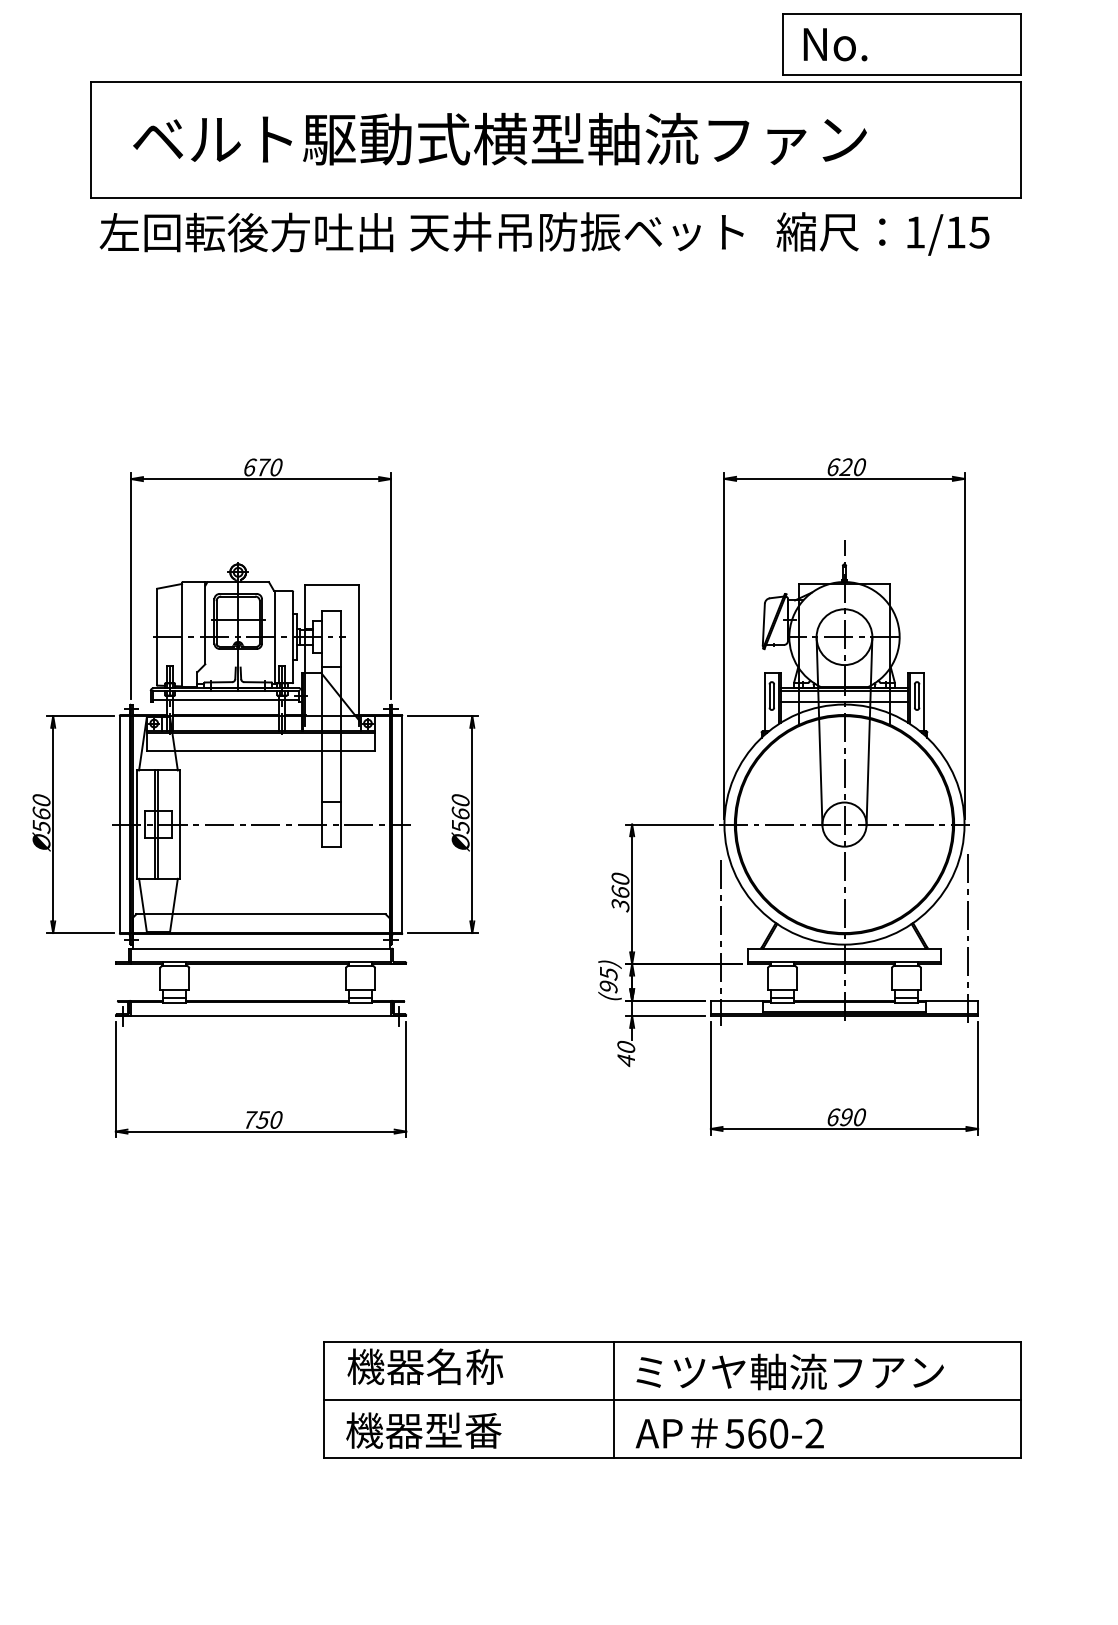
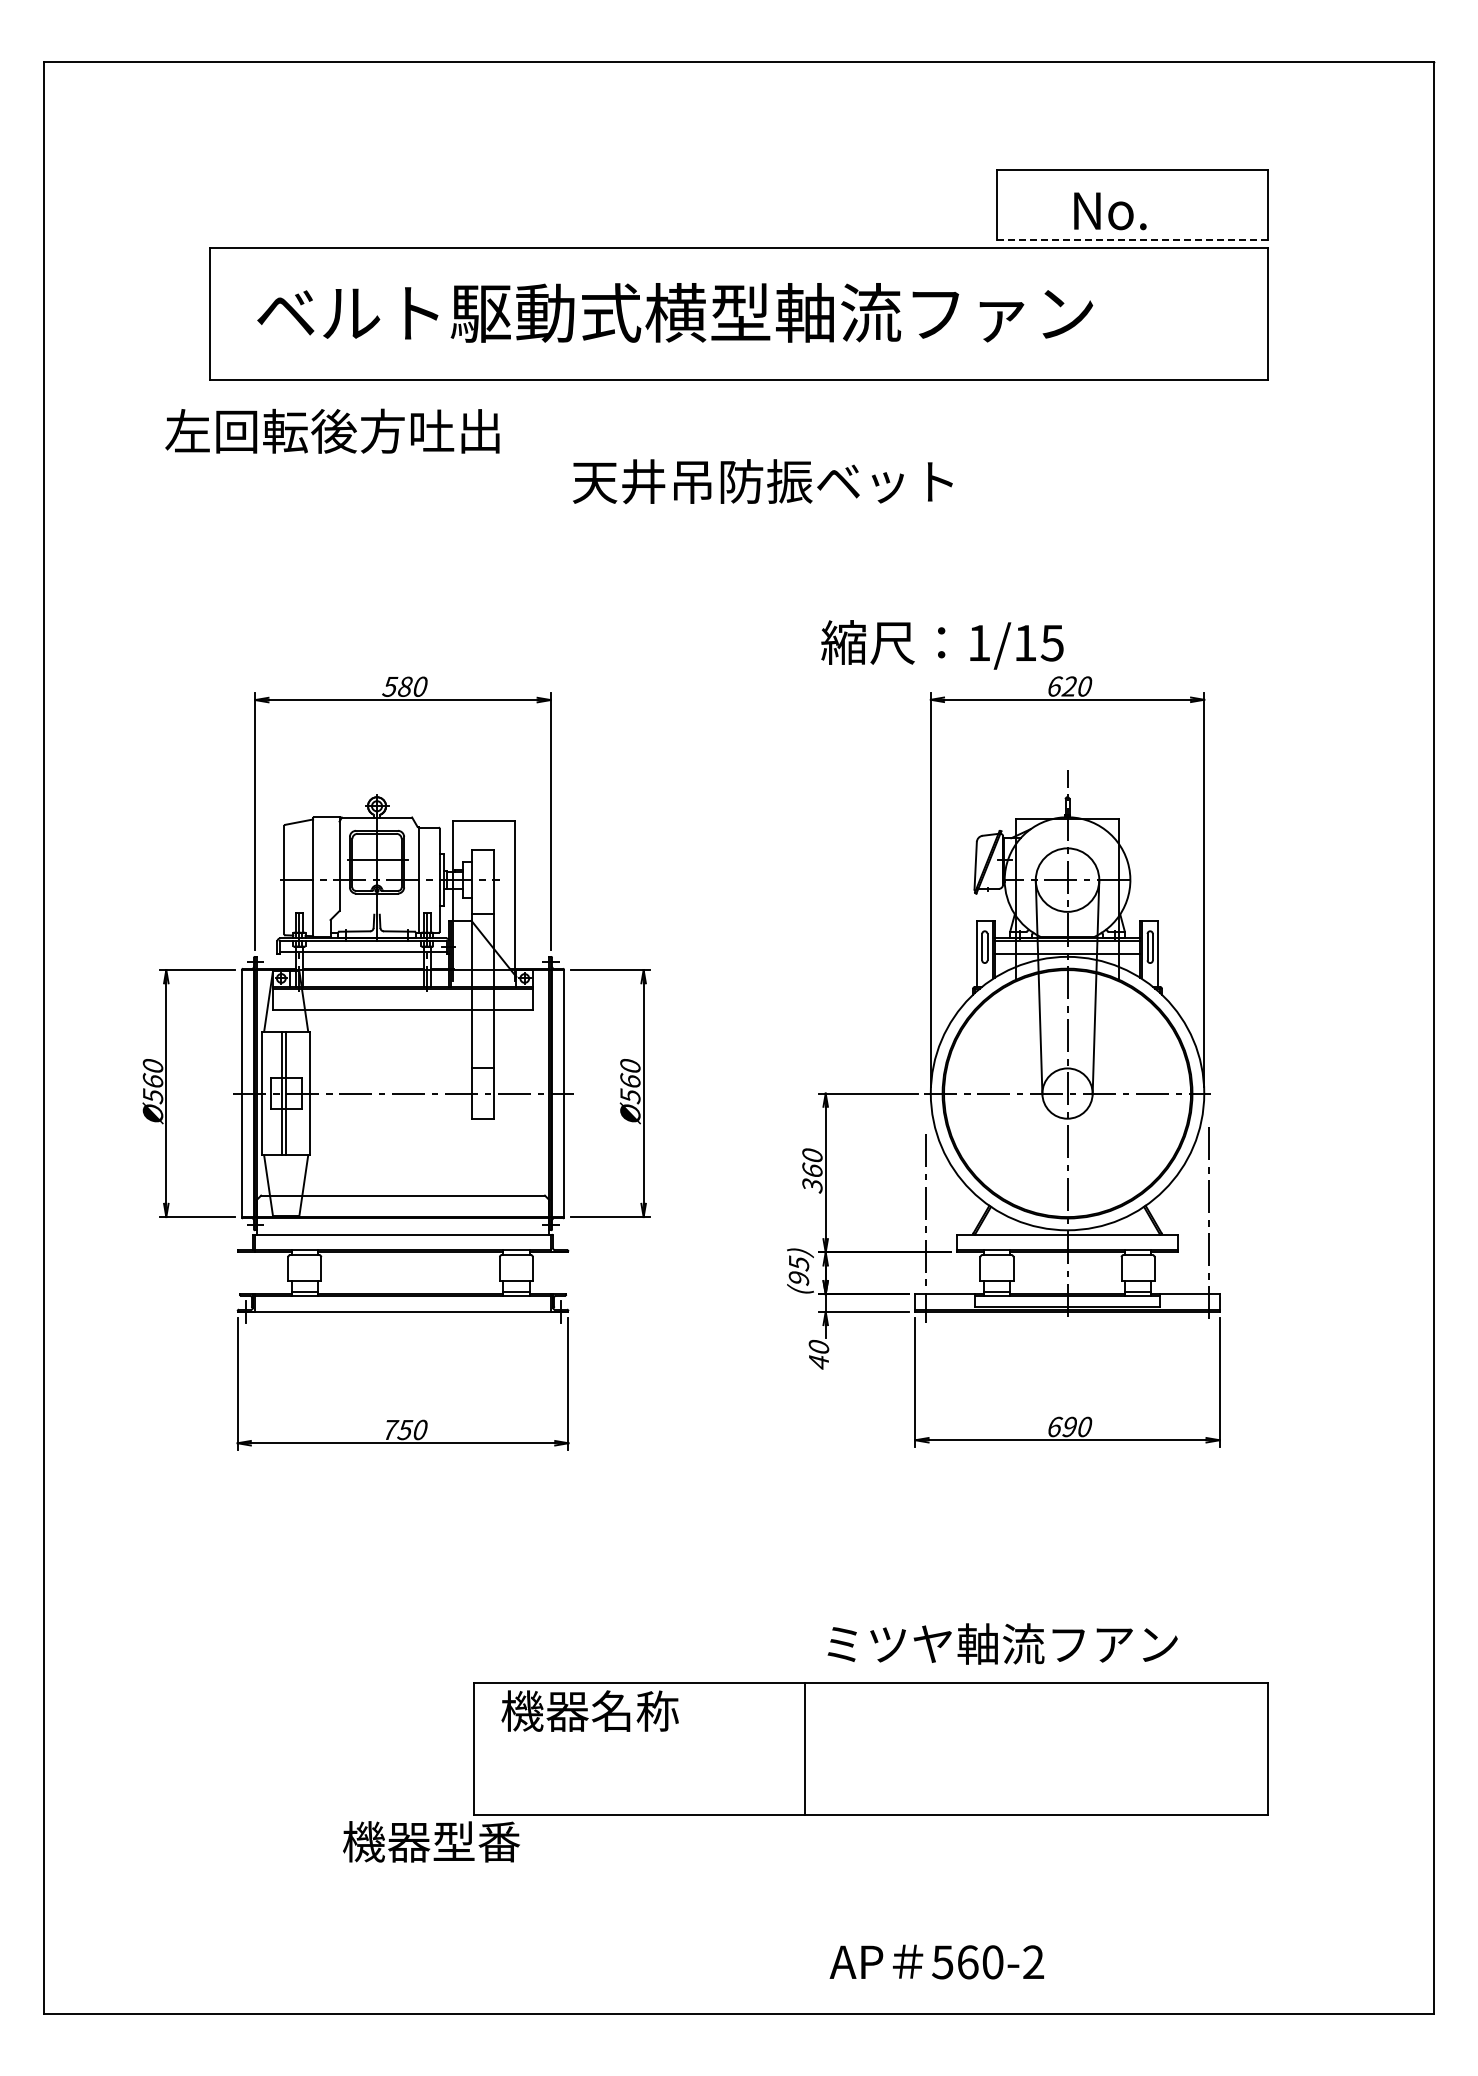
text: (835, 44) -> (1110, 211), moved
line: (901, 75) -> (1132, 240), solid -> dashed
text: (246, 231) -> (332, 430), moved
text: (576, 231) -> (762, 481), moved
text: (883, 233) -> (942, 644), moved
text: (257, 467) -> (398, 686), 670 -> 580
text: (790, 1371) -> (1002, 1643), moved
line: (672, 1400) -> (871, 1749), removed
text: (423, 1430) -> (431, 1841), moved
text: (729, 1432) -> (936, 1961), moved

